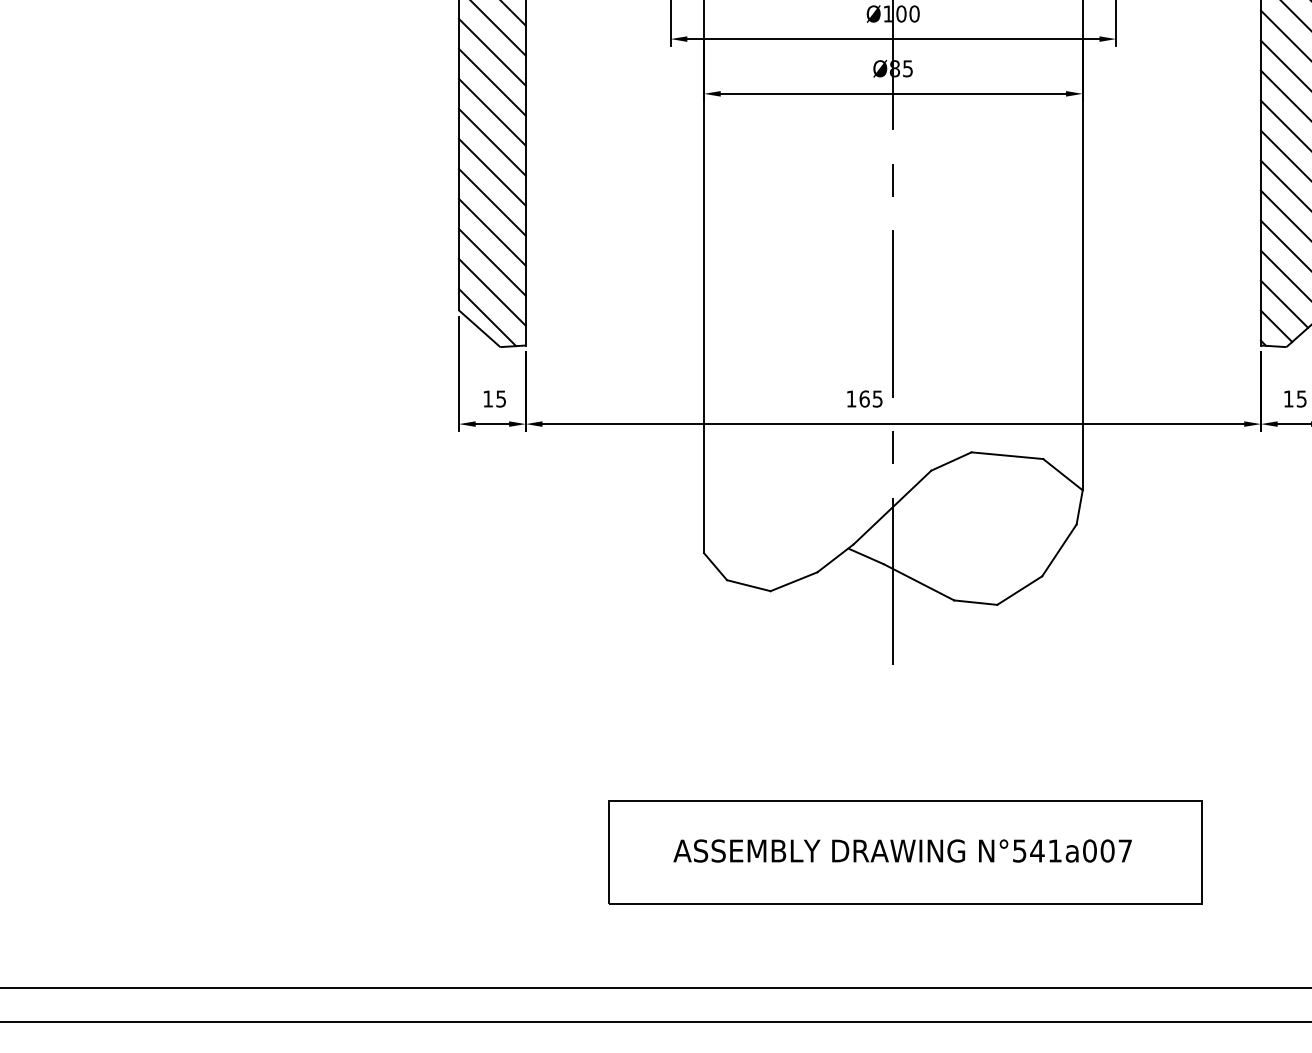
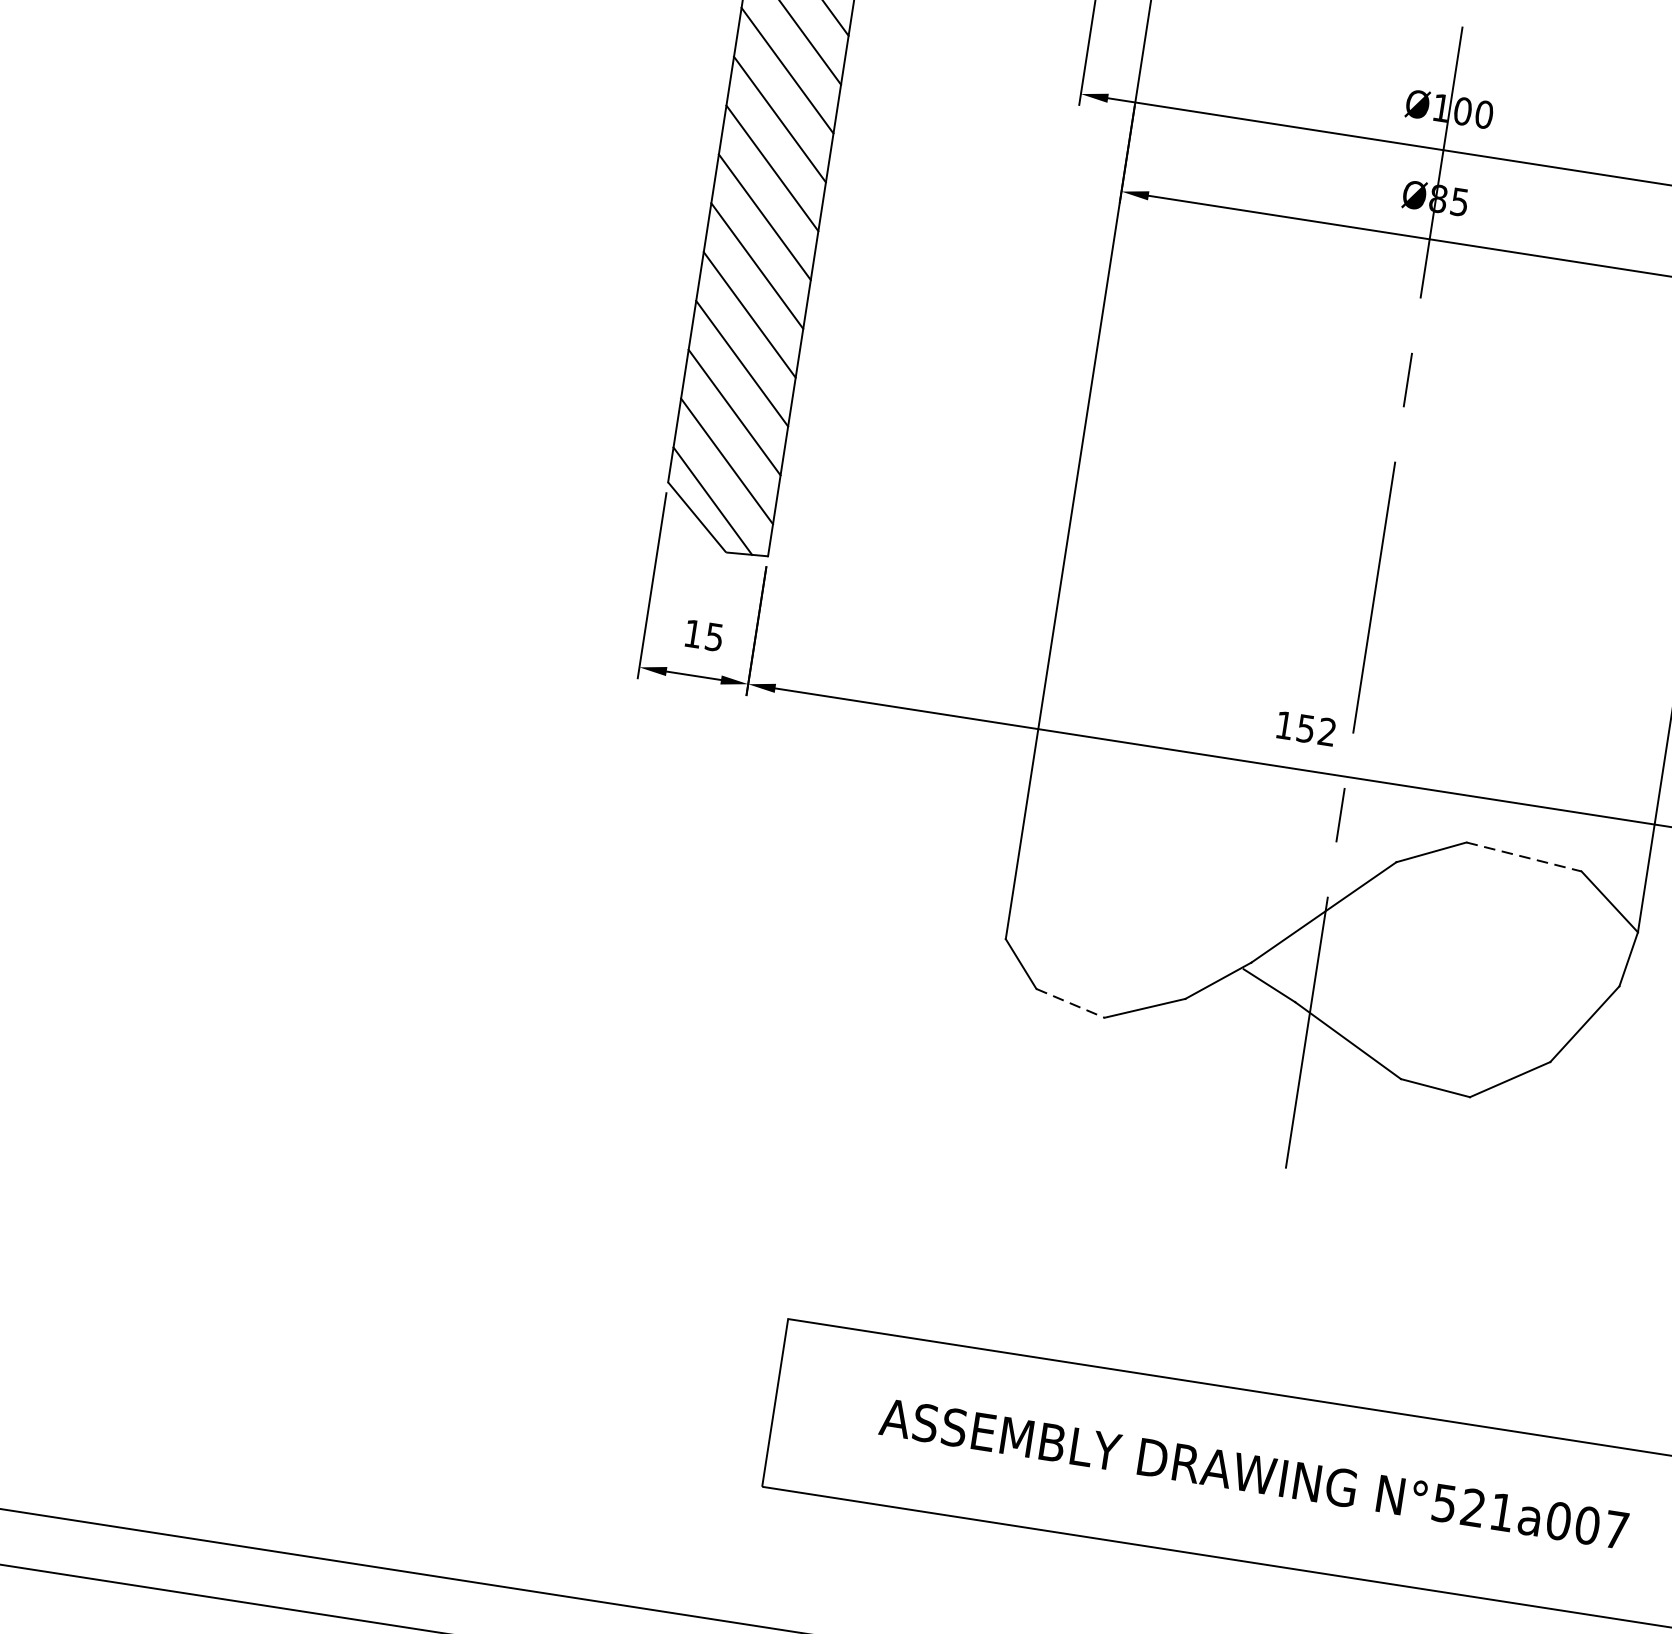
text: (870, 398) -> (1315, 729), 165 -> 152
line: (1007, 455) -> (1524, 856), solid -> dashed
line: (749, 585) -> (1071, 1003), solid -> dashed
text: (1037, 850) -> (1473, 1507), N°541a007 -> N°521a007

